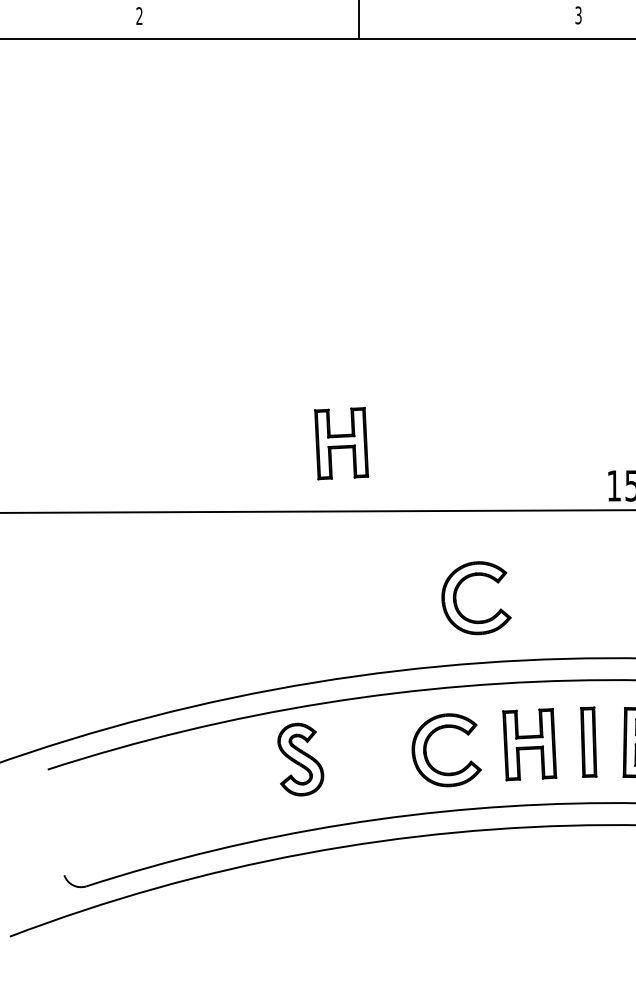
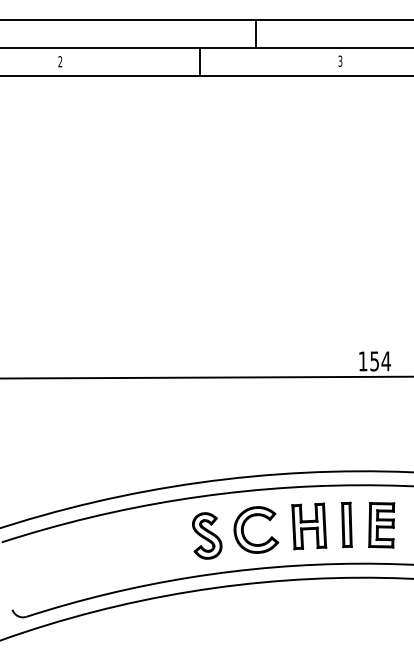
part: (341, 443) -> (189, 334), removed
part: (457, 592) -> (263, 429), removed
part: (301, 758) -> (207, 535), moved

